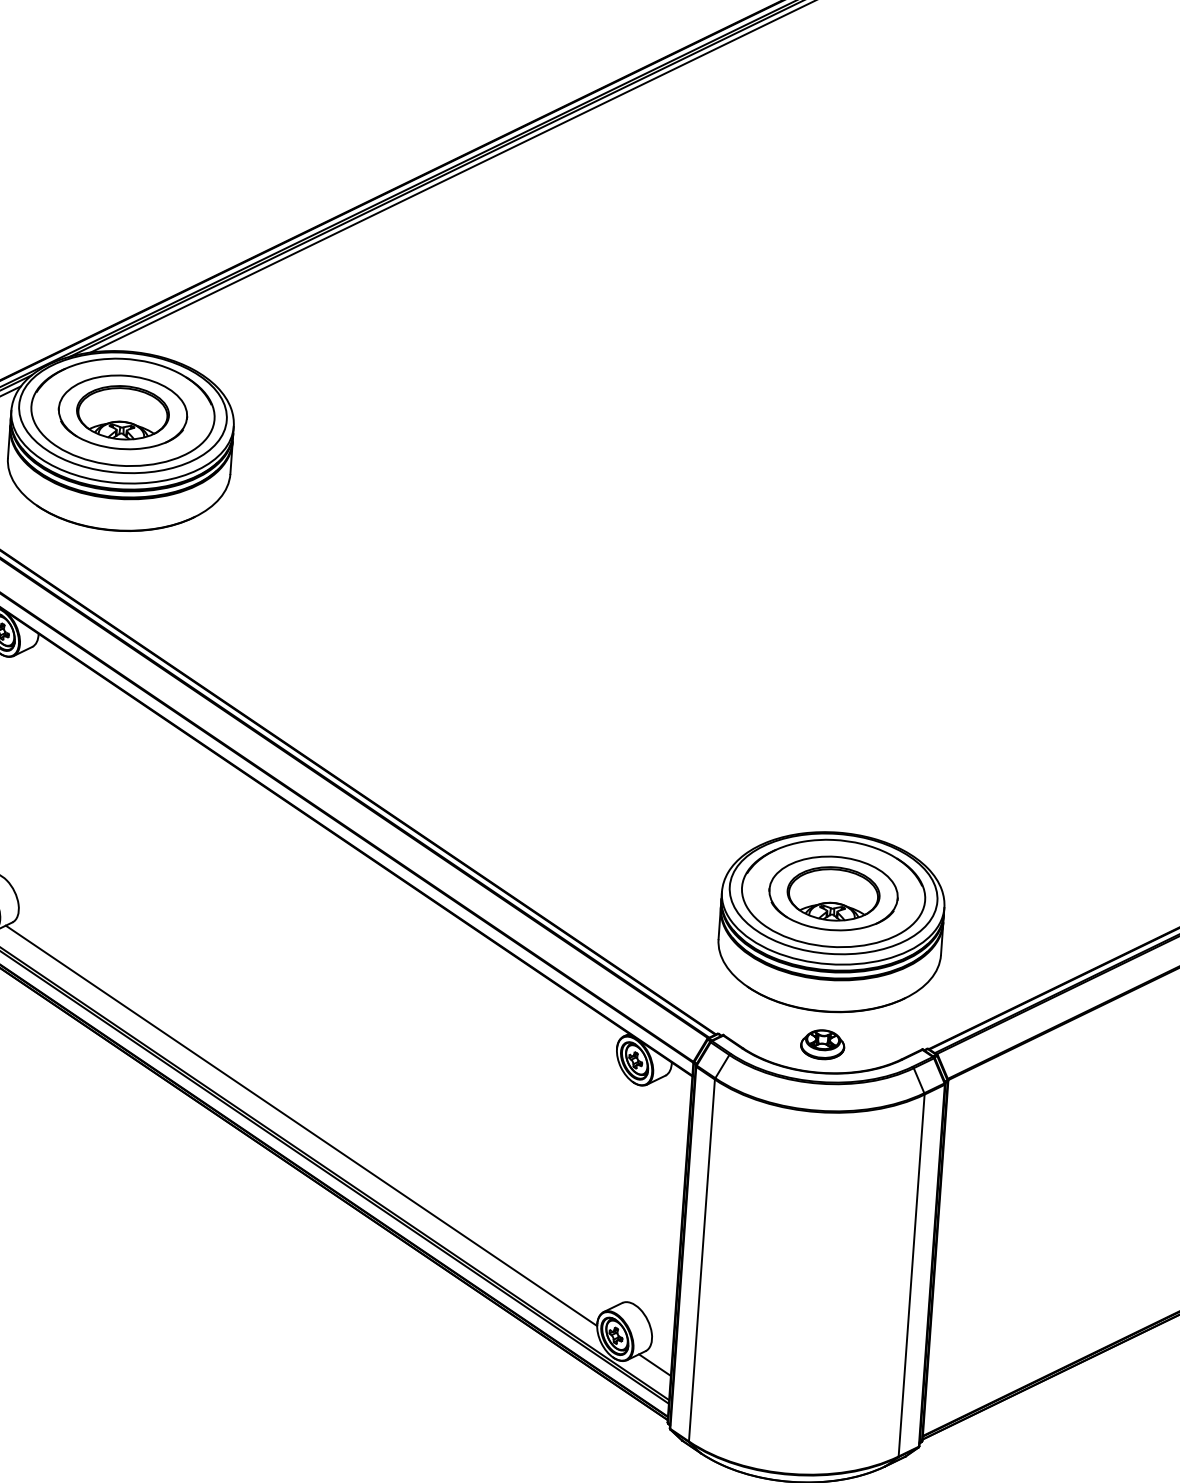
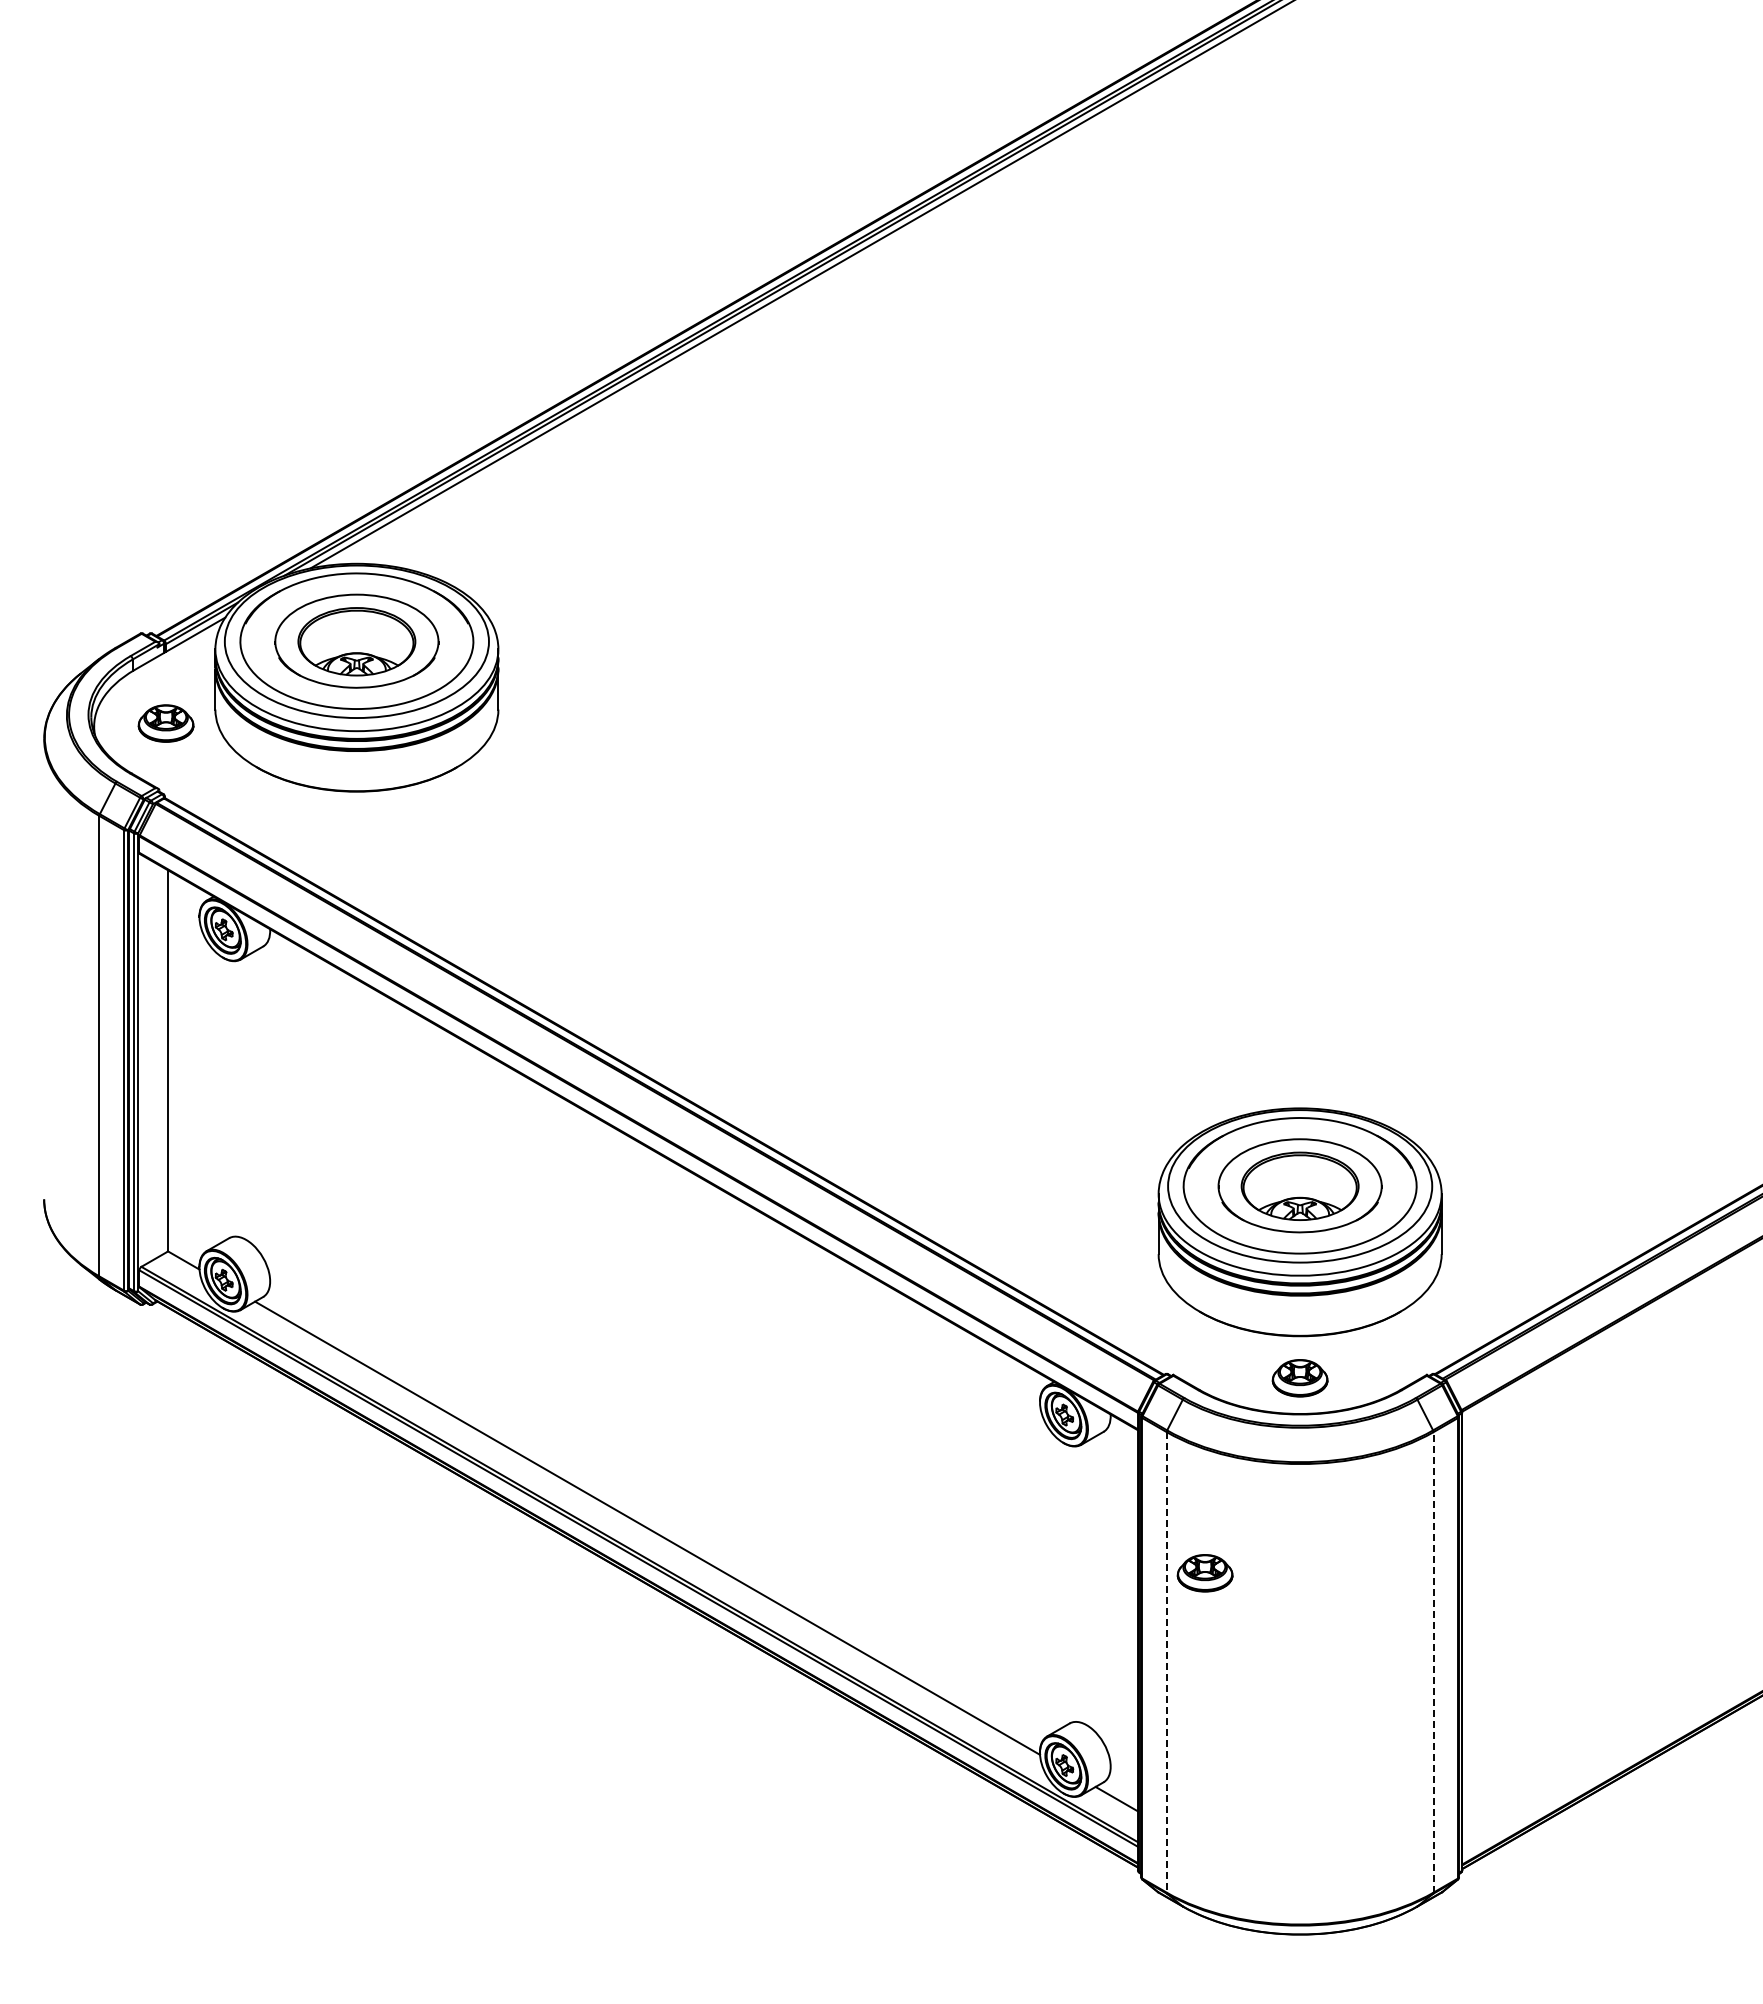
part: (736, 1192) -> (1204, 1573), added
line: (701, 1260) -> (1166, 1662), solid -> dashed
line: (911, 1274) -> (1433, 1661), solid -> dashed

